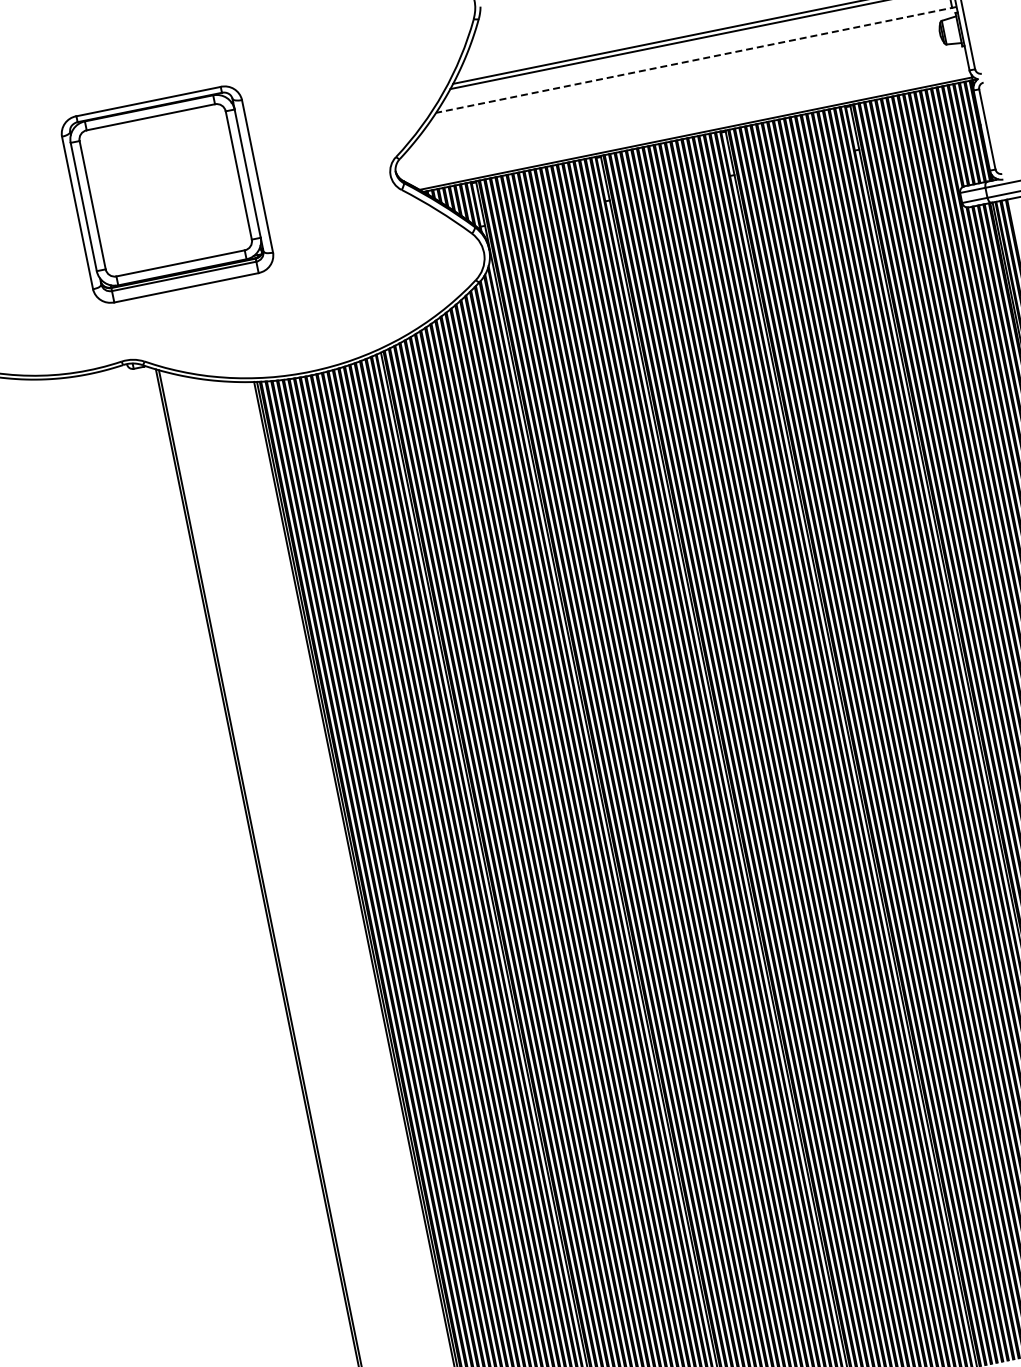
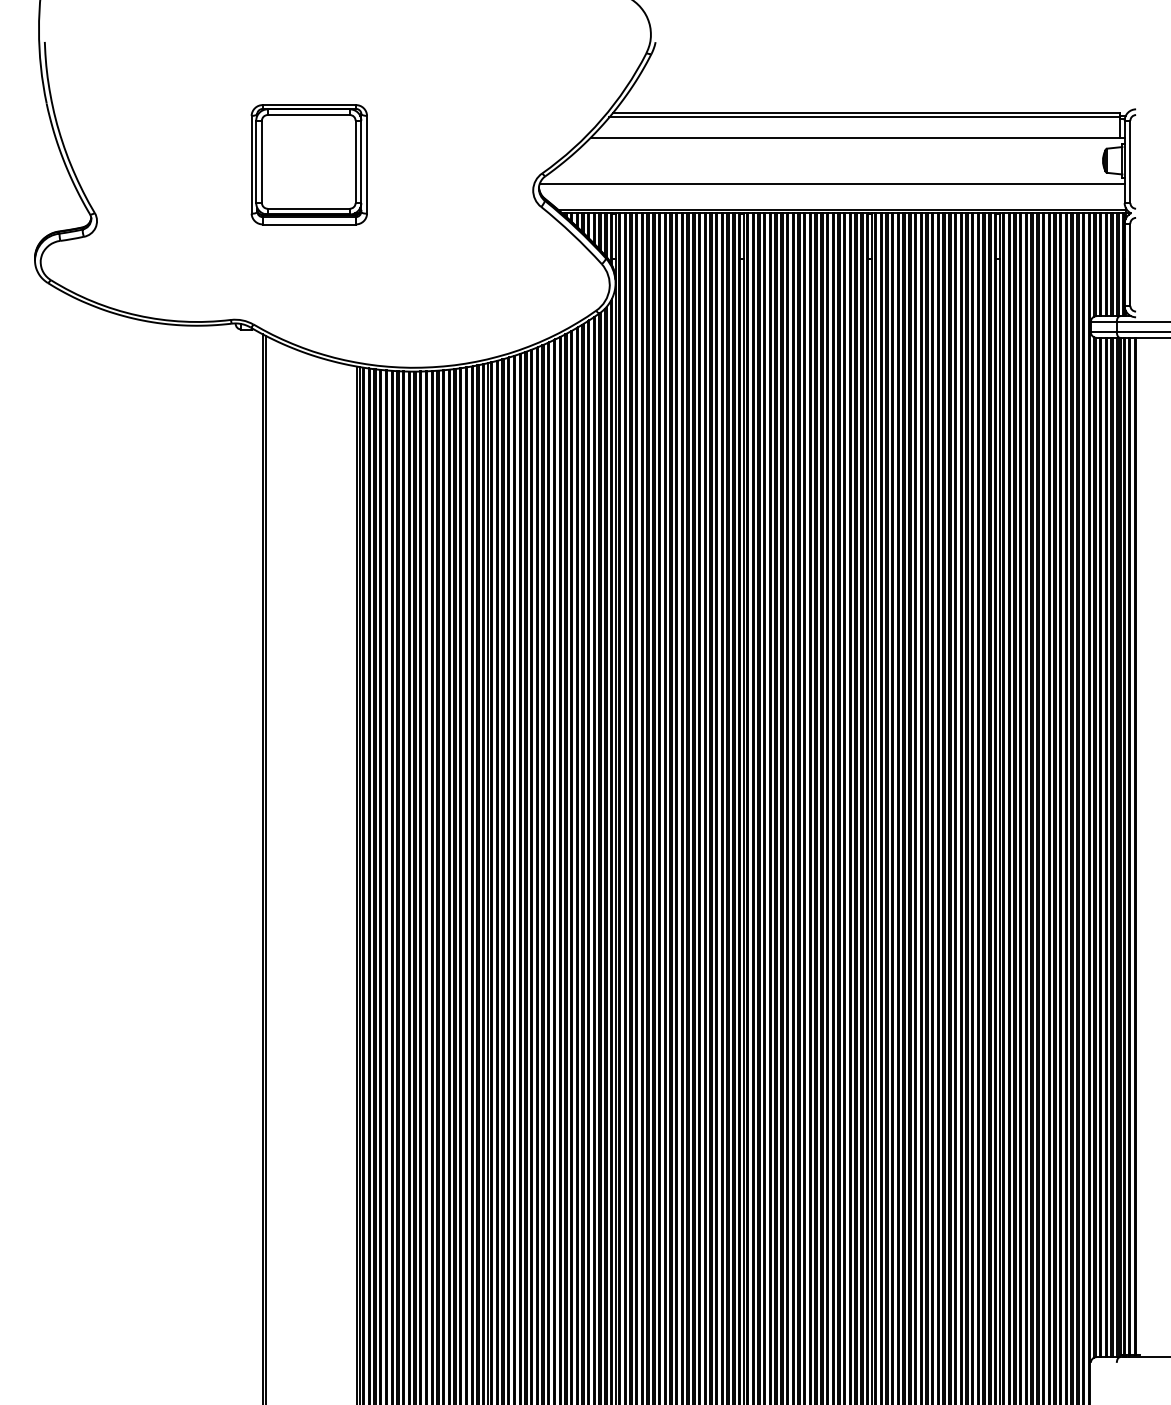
line: (696, 59) -> (857, 137), dashed -> solid
line: (679, 109) -> (831, 183), added
part: (166, 194) -> (308, 164), size x0.62

